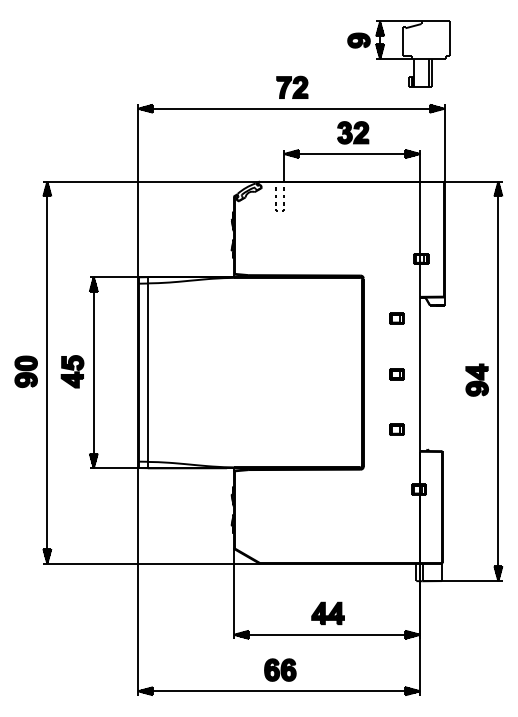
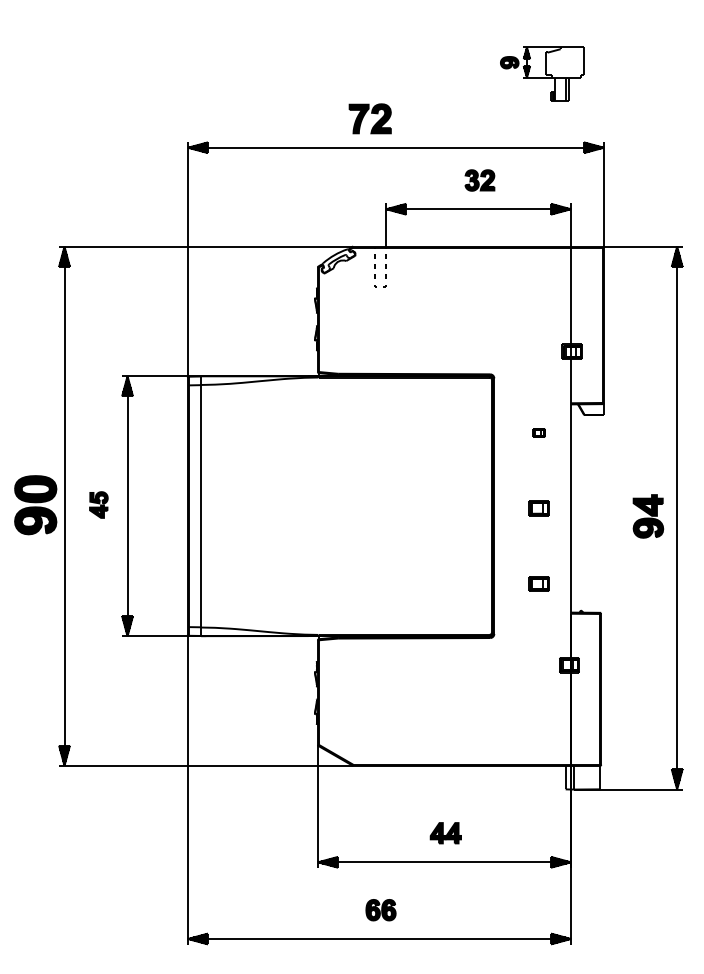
part: (399, 54) -> (542, 73), size x0.6
part: (291, 87) -> (369, 118), moved
part: (352, 132) -> (479, 180), size x0.7
part: (396, 318) -> (538, 432), size x0.6
part: (25, 371) -> (35, 504), size x1.4
part: (72, 371) -> (98, 504), size x0.6
part: (327, 612) -> (445, 832), size x0.7
part: (279, 669) -> (380, 909), size x0.7

